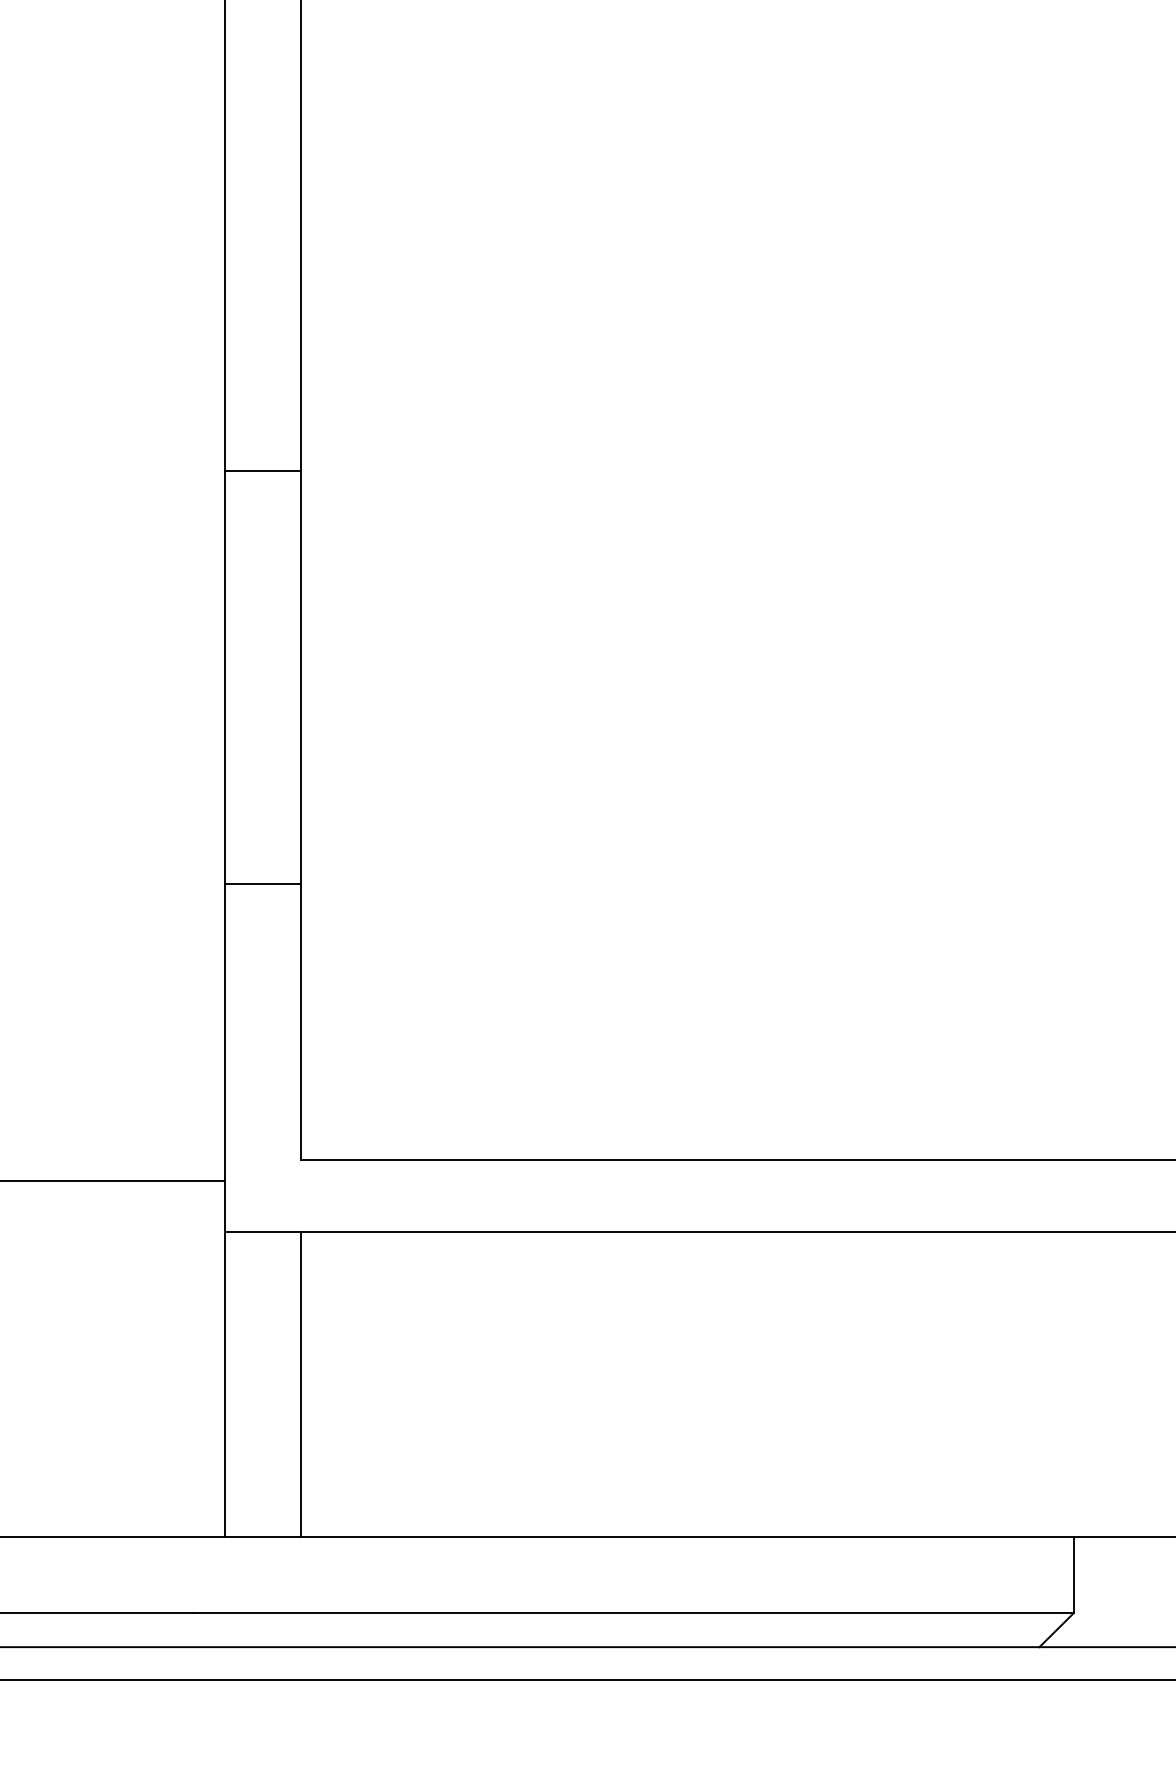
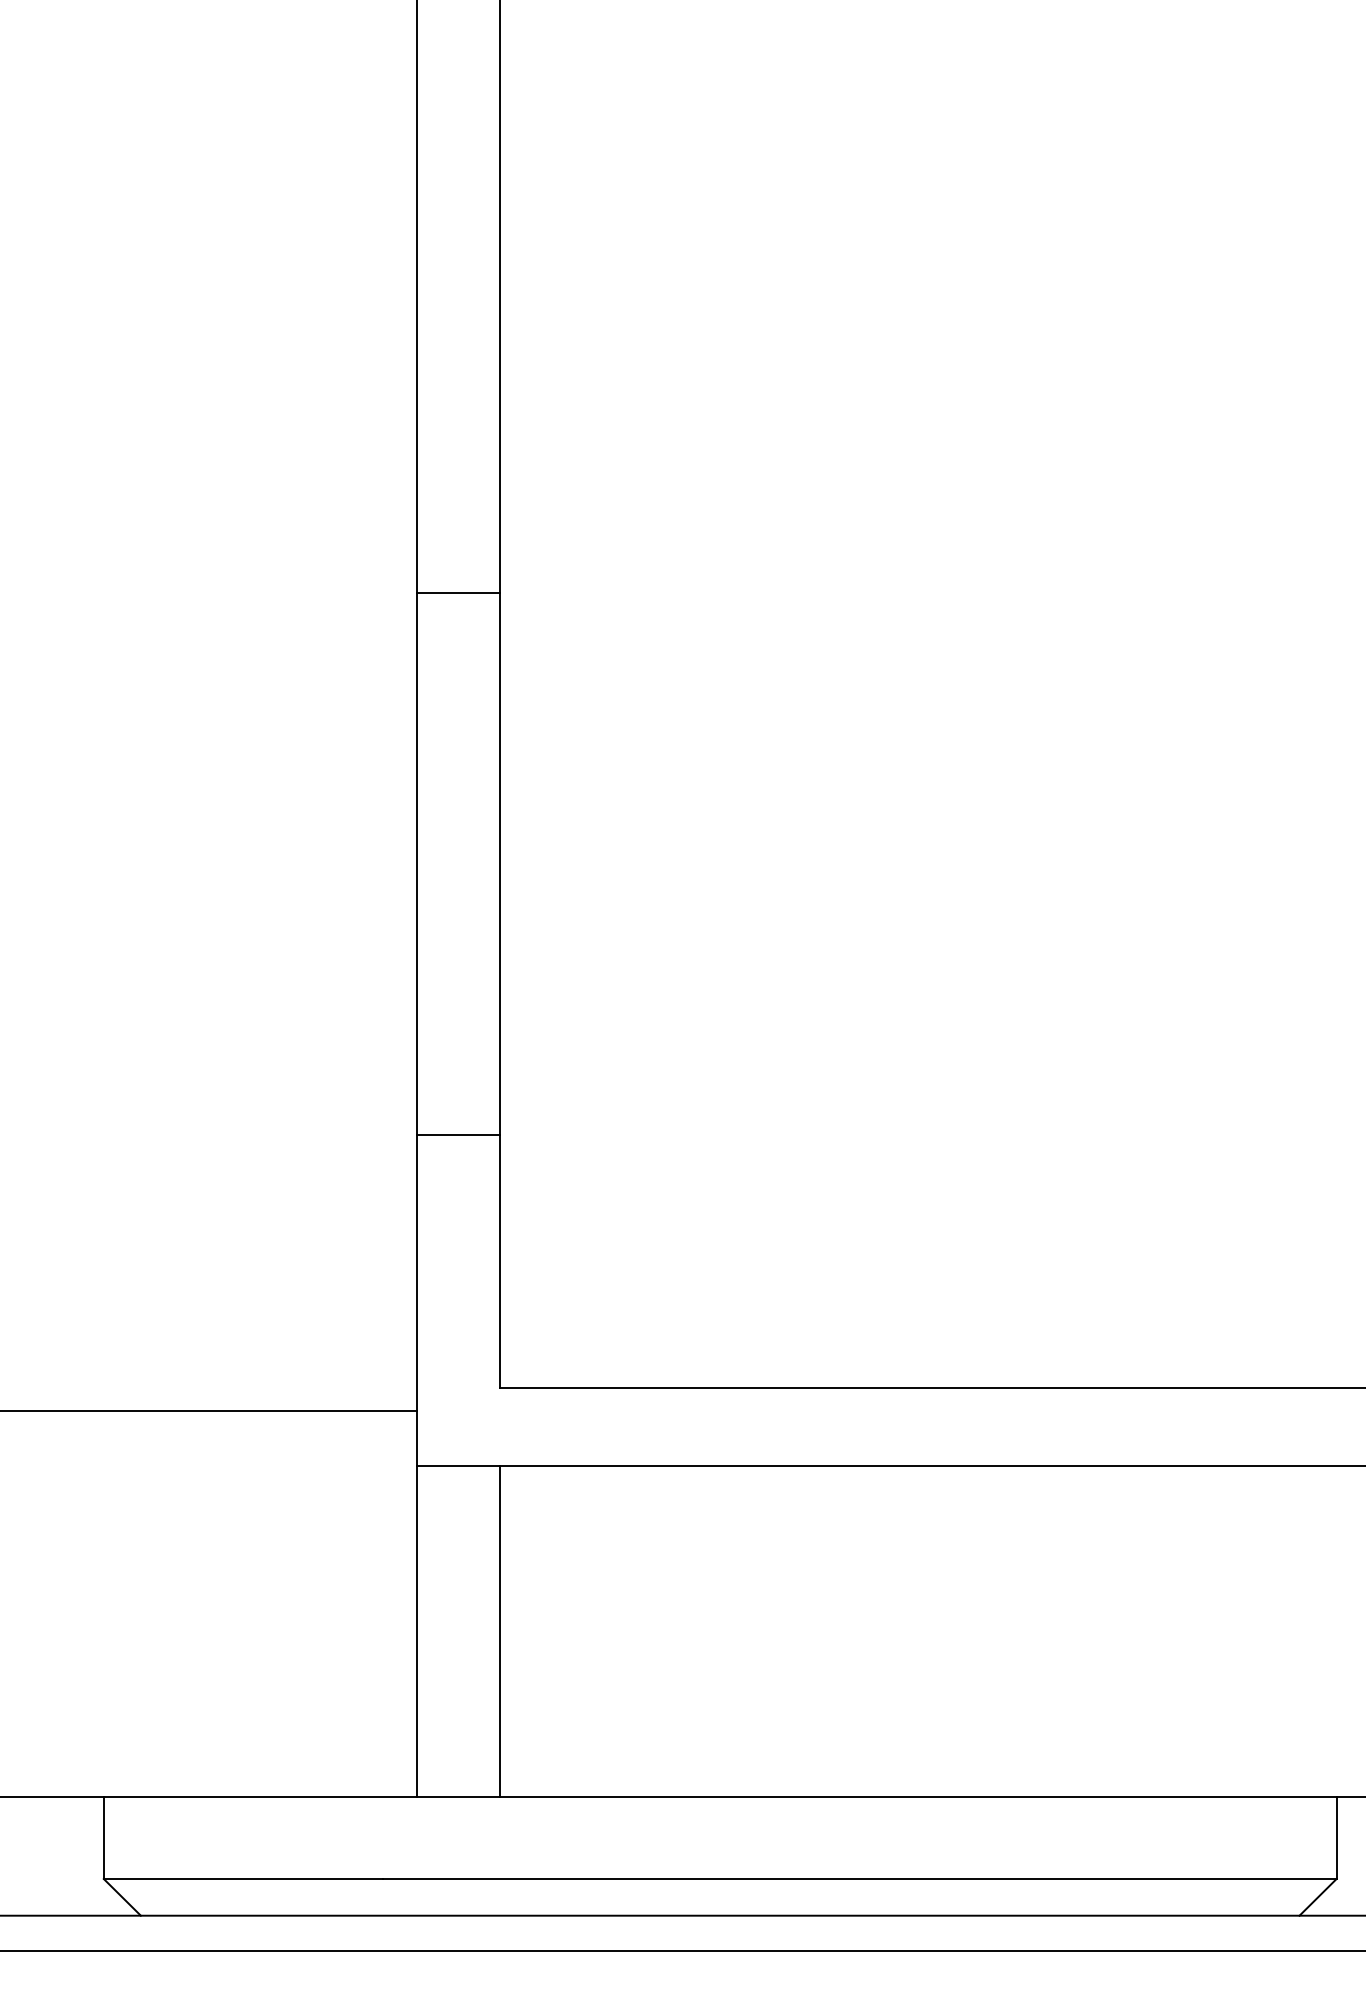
line: (263, 471) -> (458, 592), moved
line: (263, 884) -> (458, 1135), moved

